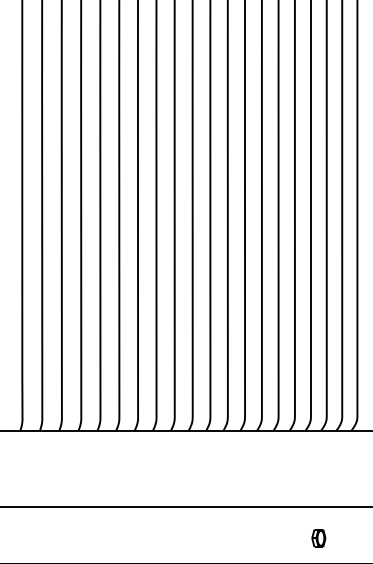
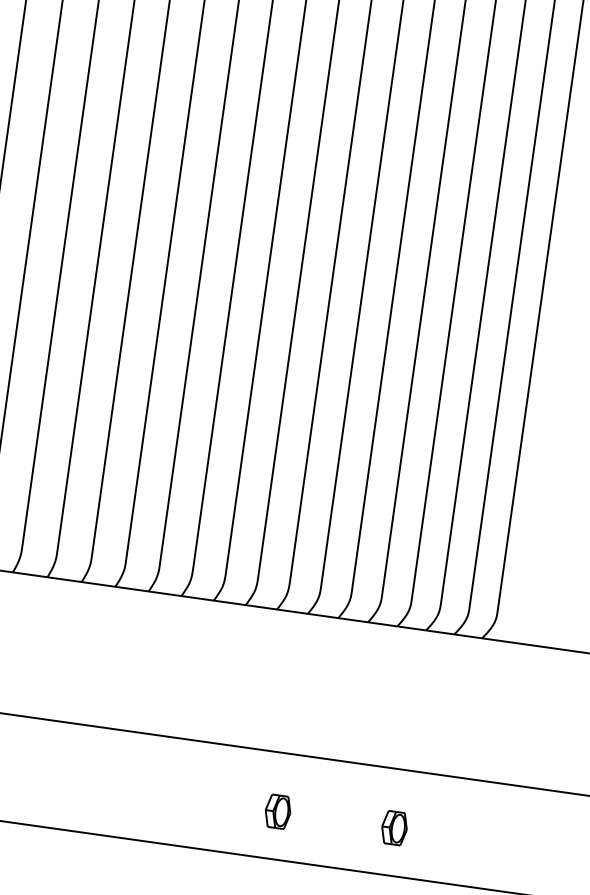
part: (255, 538) -> (277, 812), added

